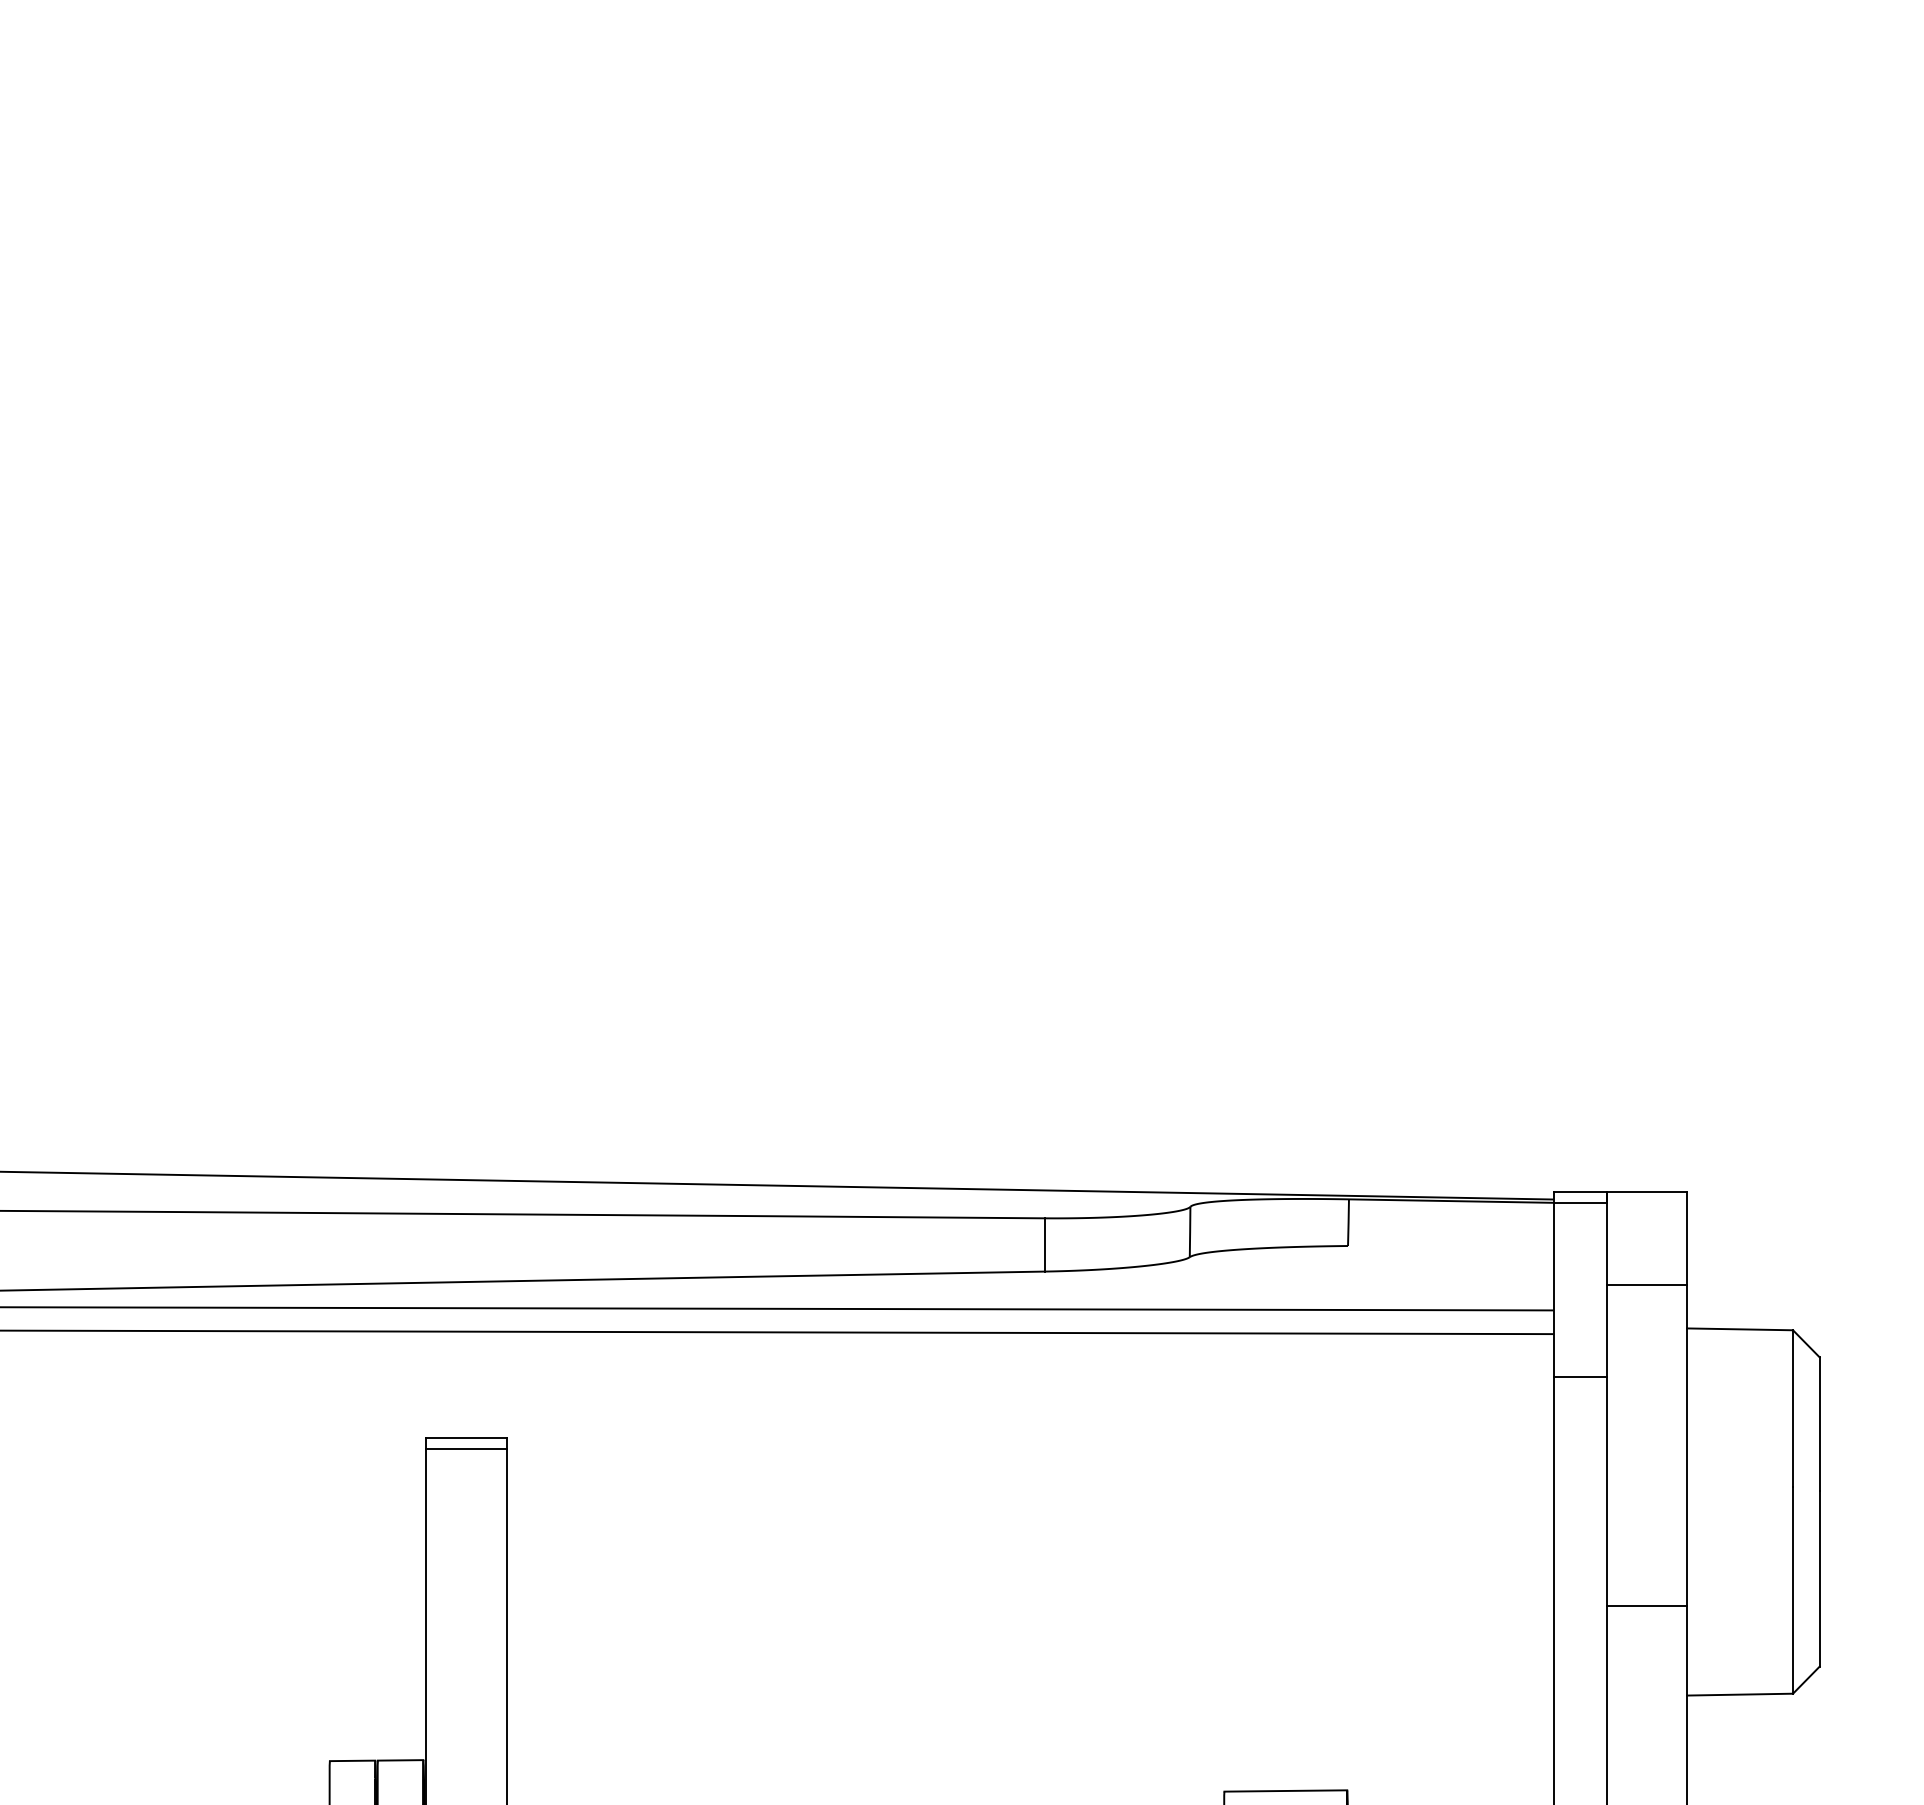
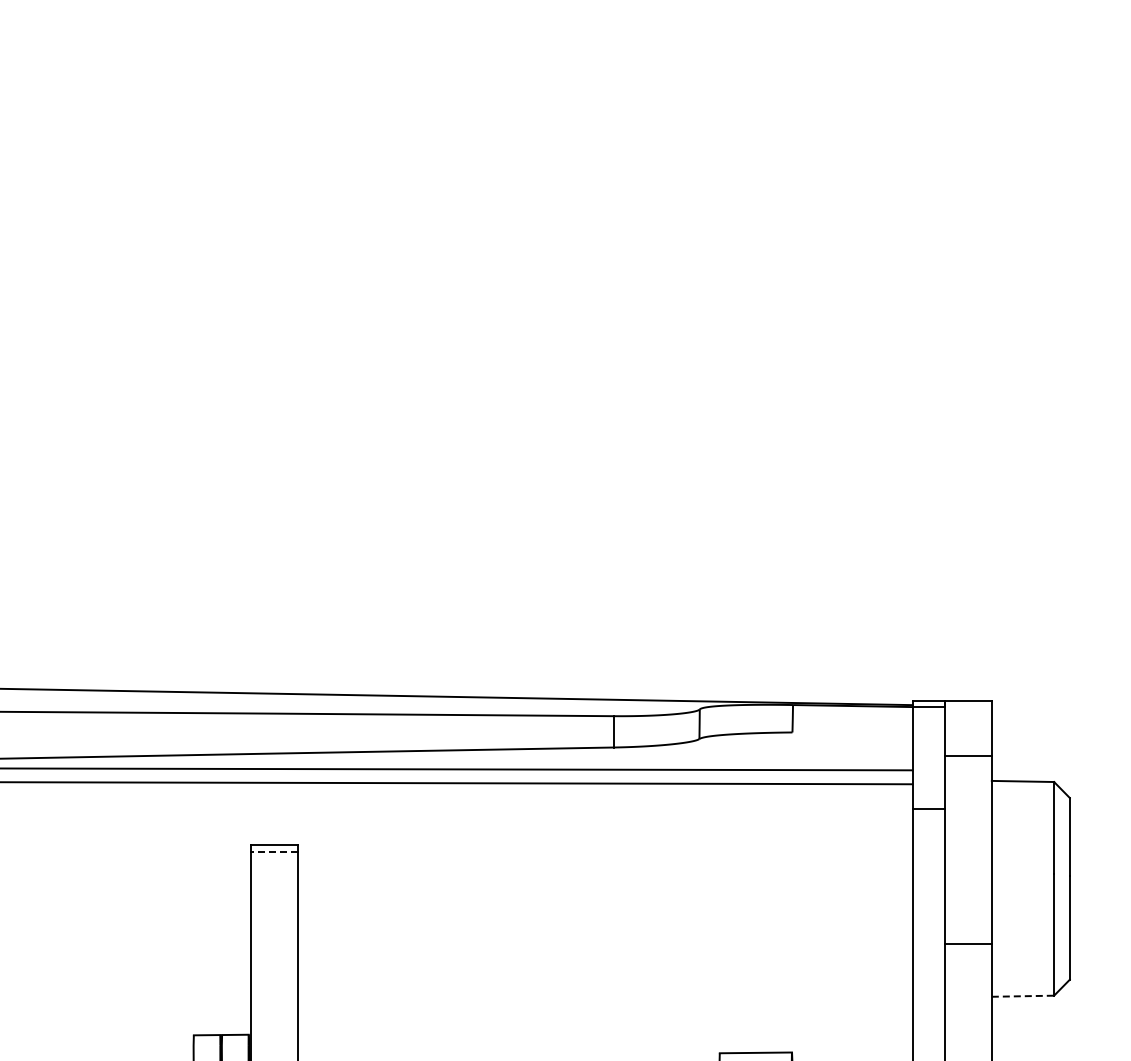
line: (467, 1448) -> (274, 851), solid -> dashed
line: (1740, 1695) -> (1023, 996), solid -> dashed

